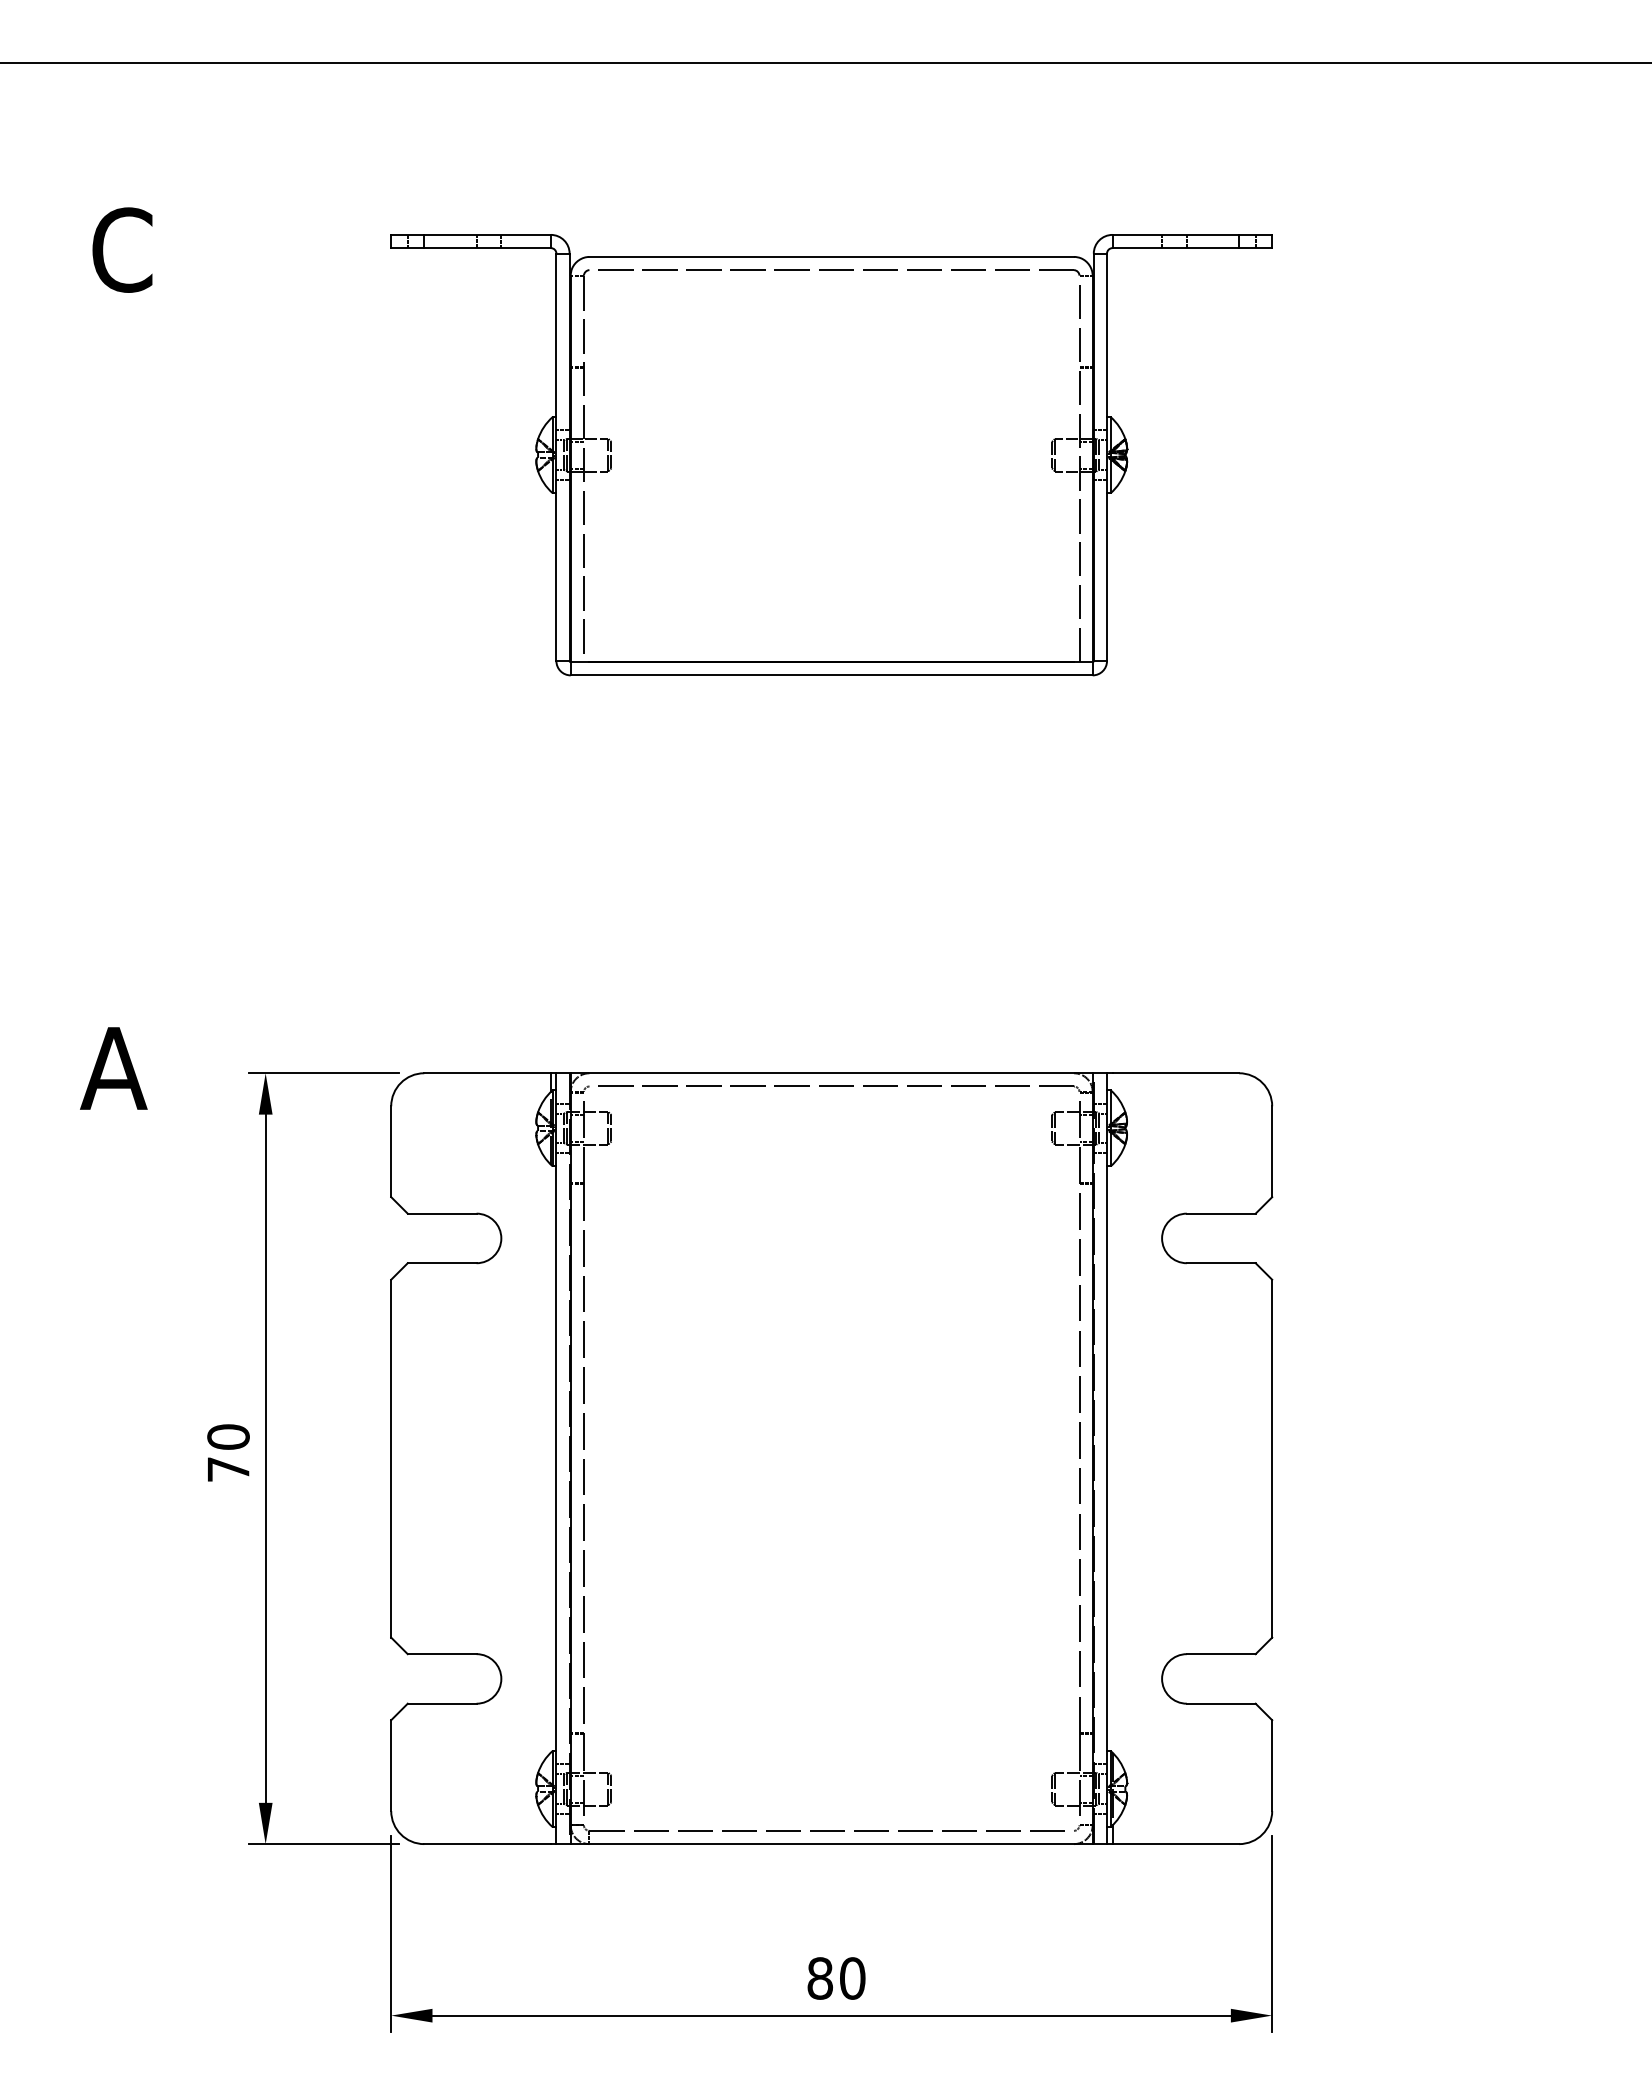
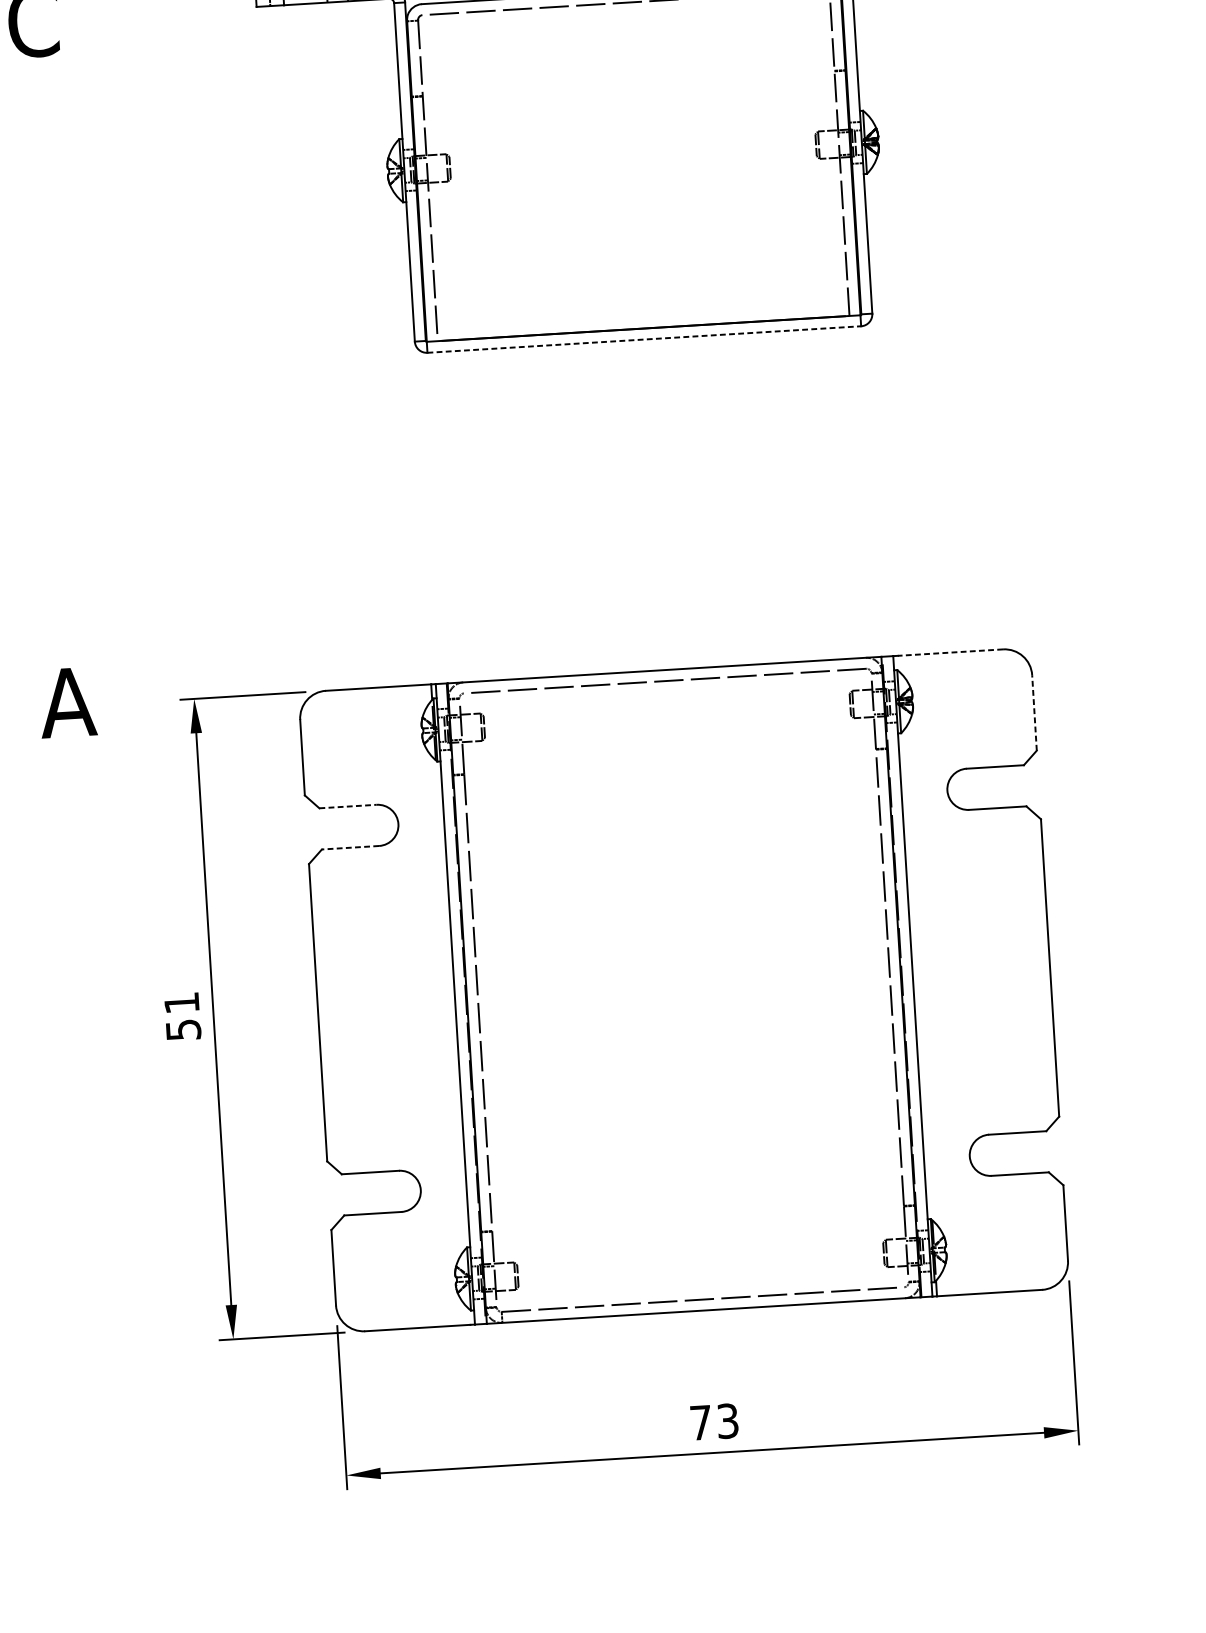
line: (831, 675) -> (644, 339), solid -> dashed
line: (1175, 1073) -> (950, 652), solid -> dashed
line: (1272, 1151) -> (1034, 712), solid -> dashed
line: (442, 1213) -> (348, 806), solid -> dashed
line: (441, 1263) -> (349, 848), solid -> dashed
text: (228, 1452) -> (182, 1015), 70 -> 51
text: (836, 1978) -> (714, 1421), 80 -> 73

